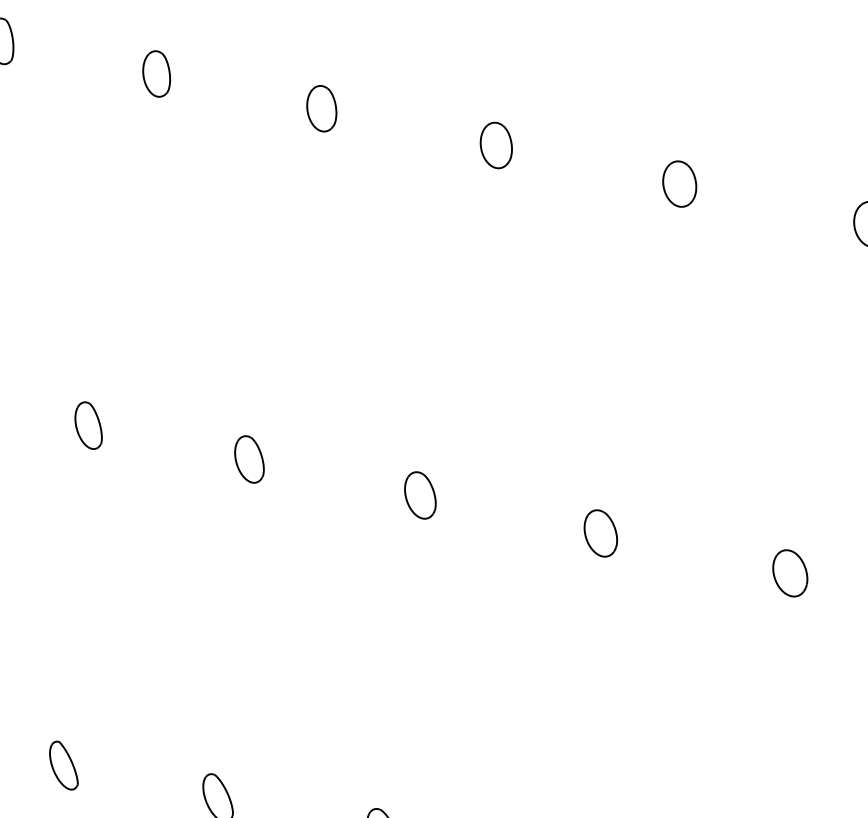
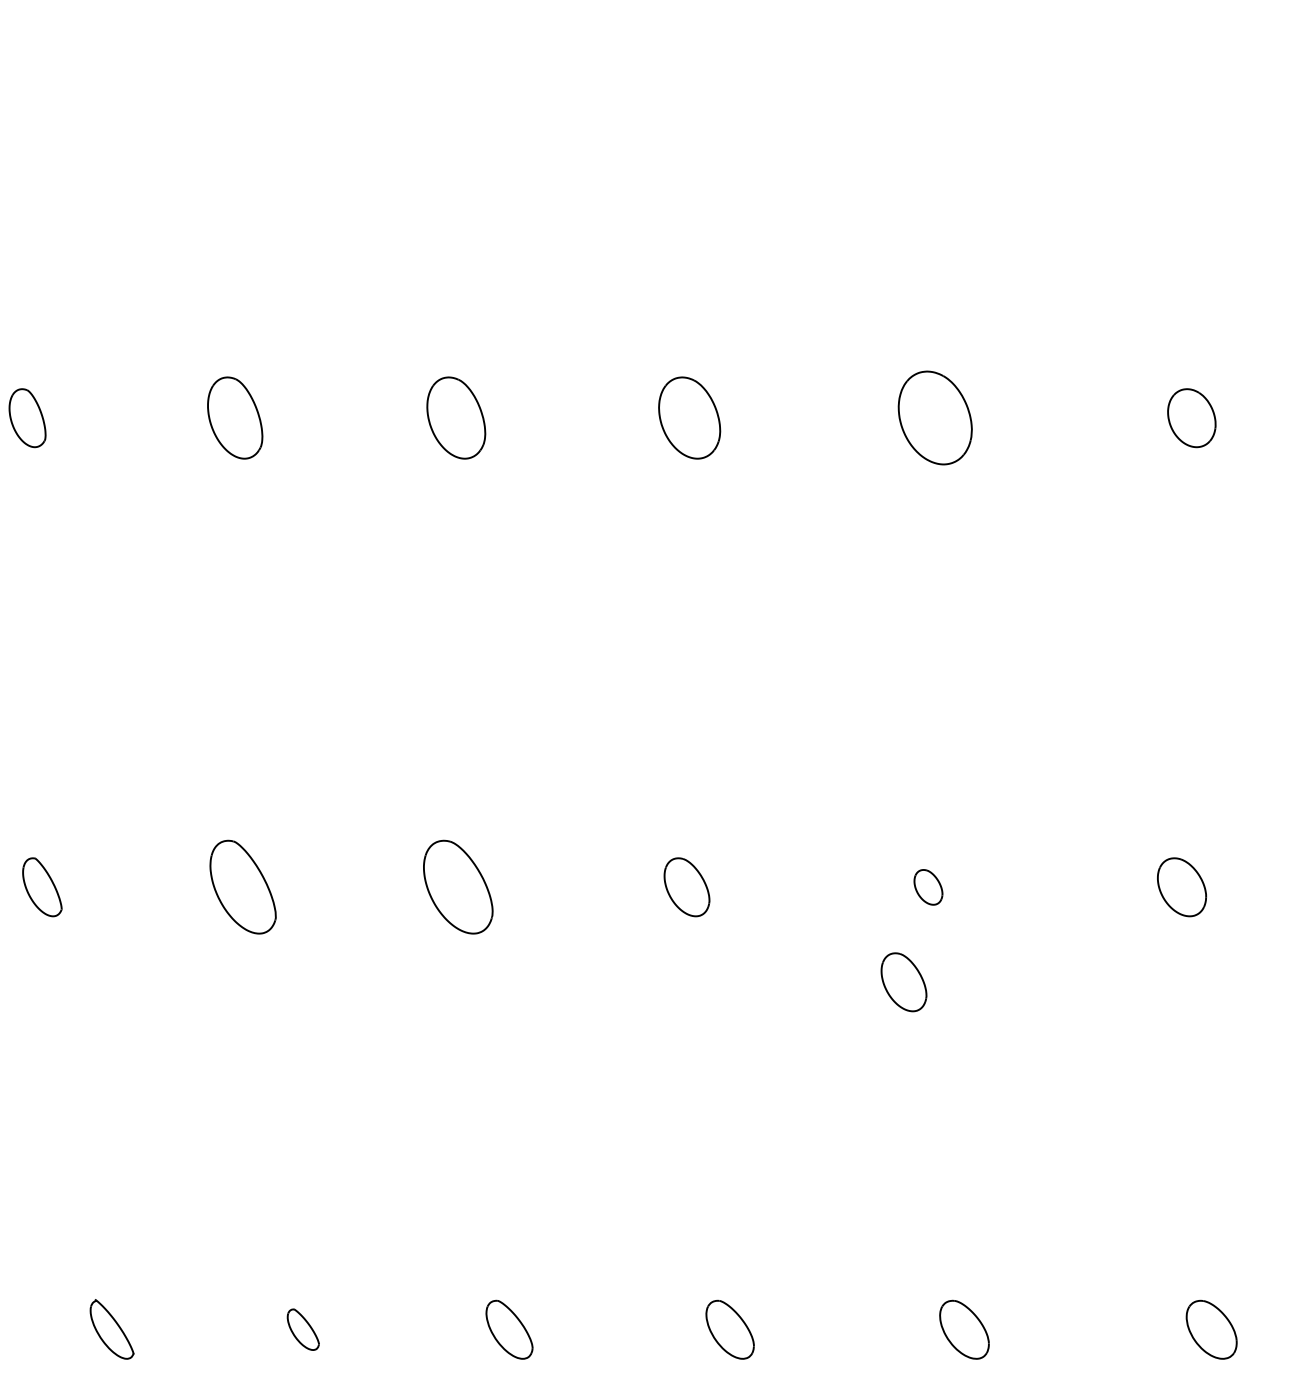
part: (157, 74) -> (235, 418), size x1.4
part: (321, 108) -> (455, 418), size x1.4
part: (496, 145) -> (689, 418), size x1.4
part: (679, 184) -> (934, 418), size x1.6
part: (89, 425) -> (243, 887), size x1.6
part: (249, 459) -> (458, 887), size x1.6
part: (600, 533) -> (928, 887), size x0.6
part: (567, 600) -> (903, 982), added
part: (64, 765) -> (303, 1329), size x0.7

